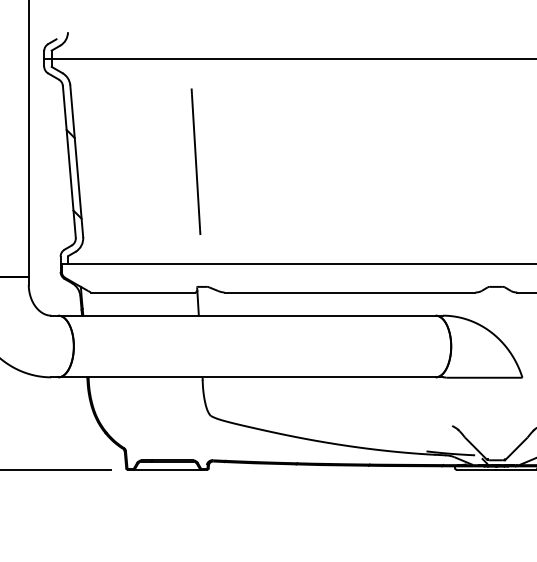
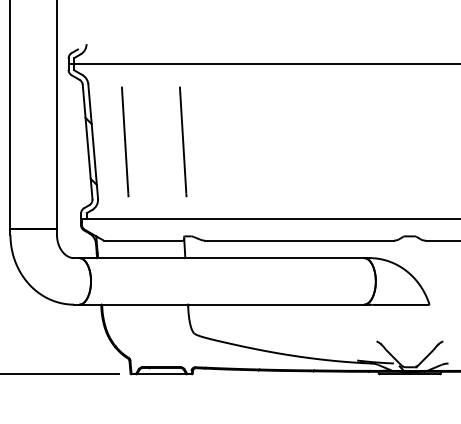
line: (119, 161) -> (125, 141), added

